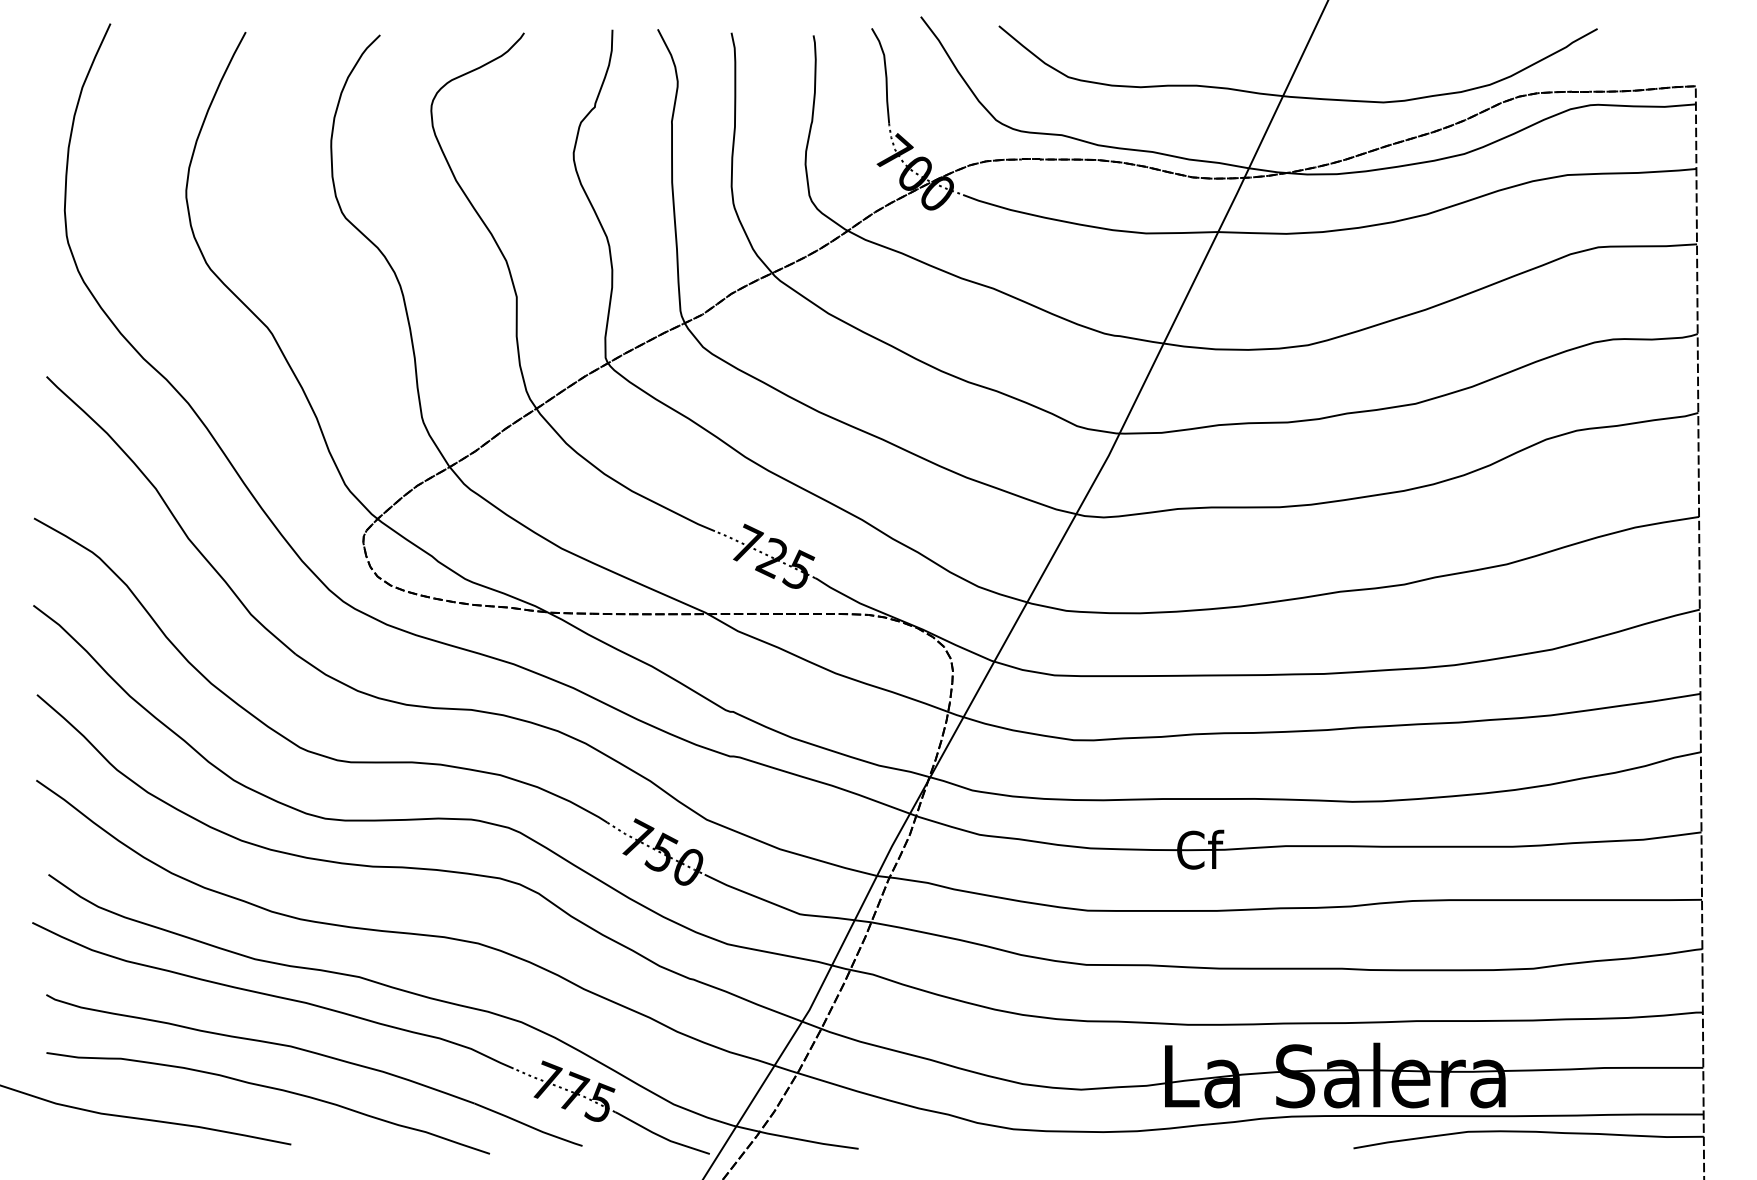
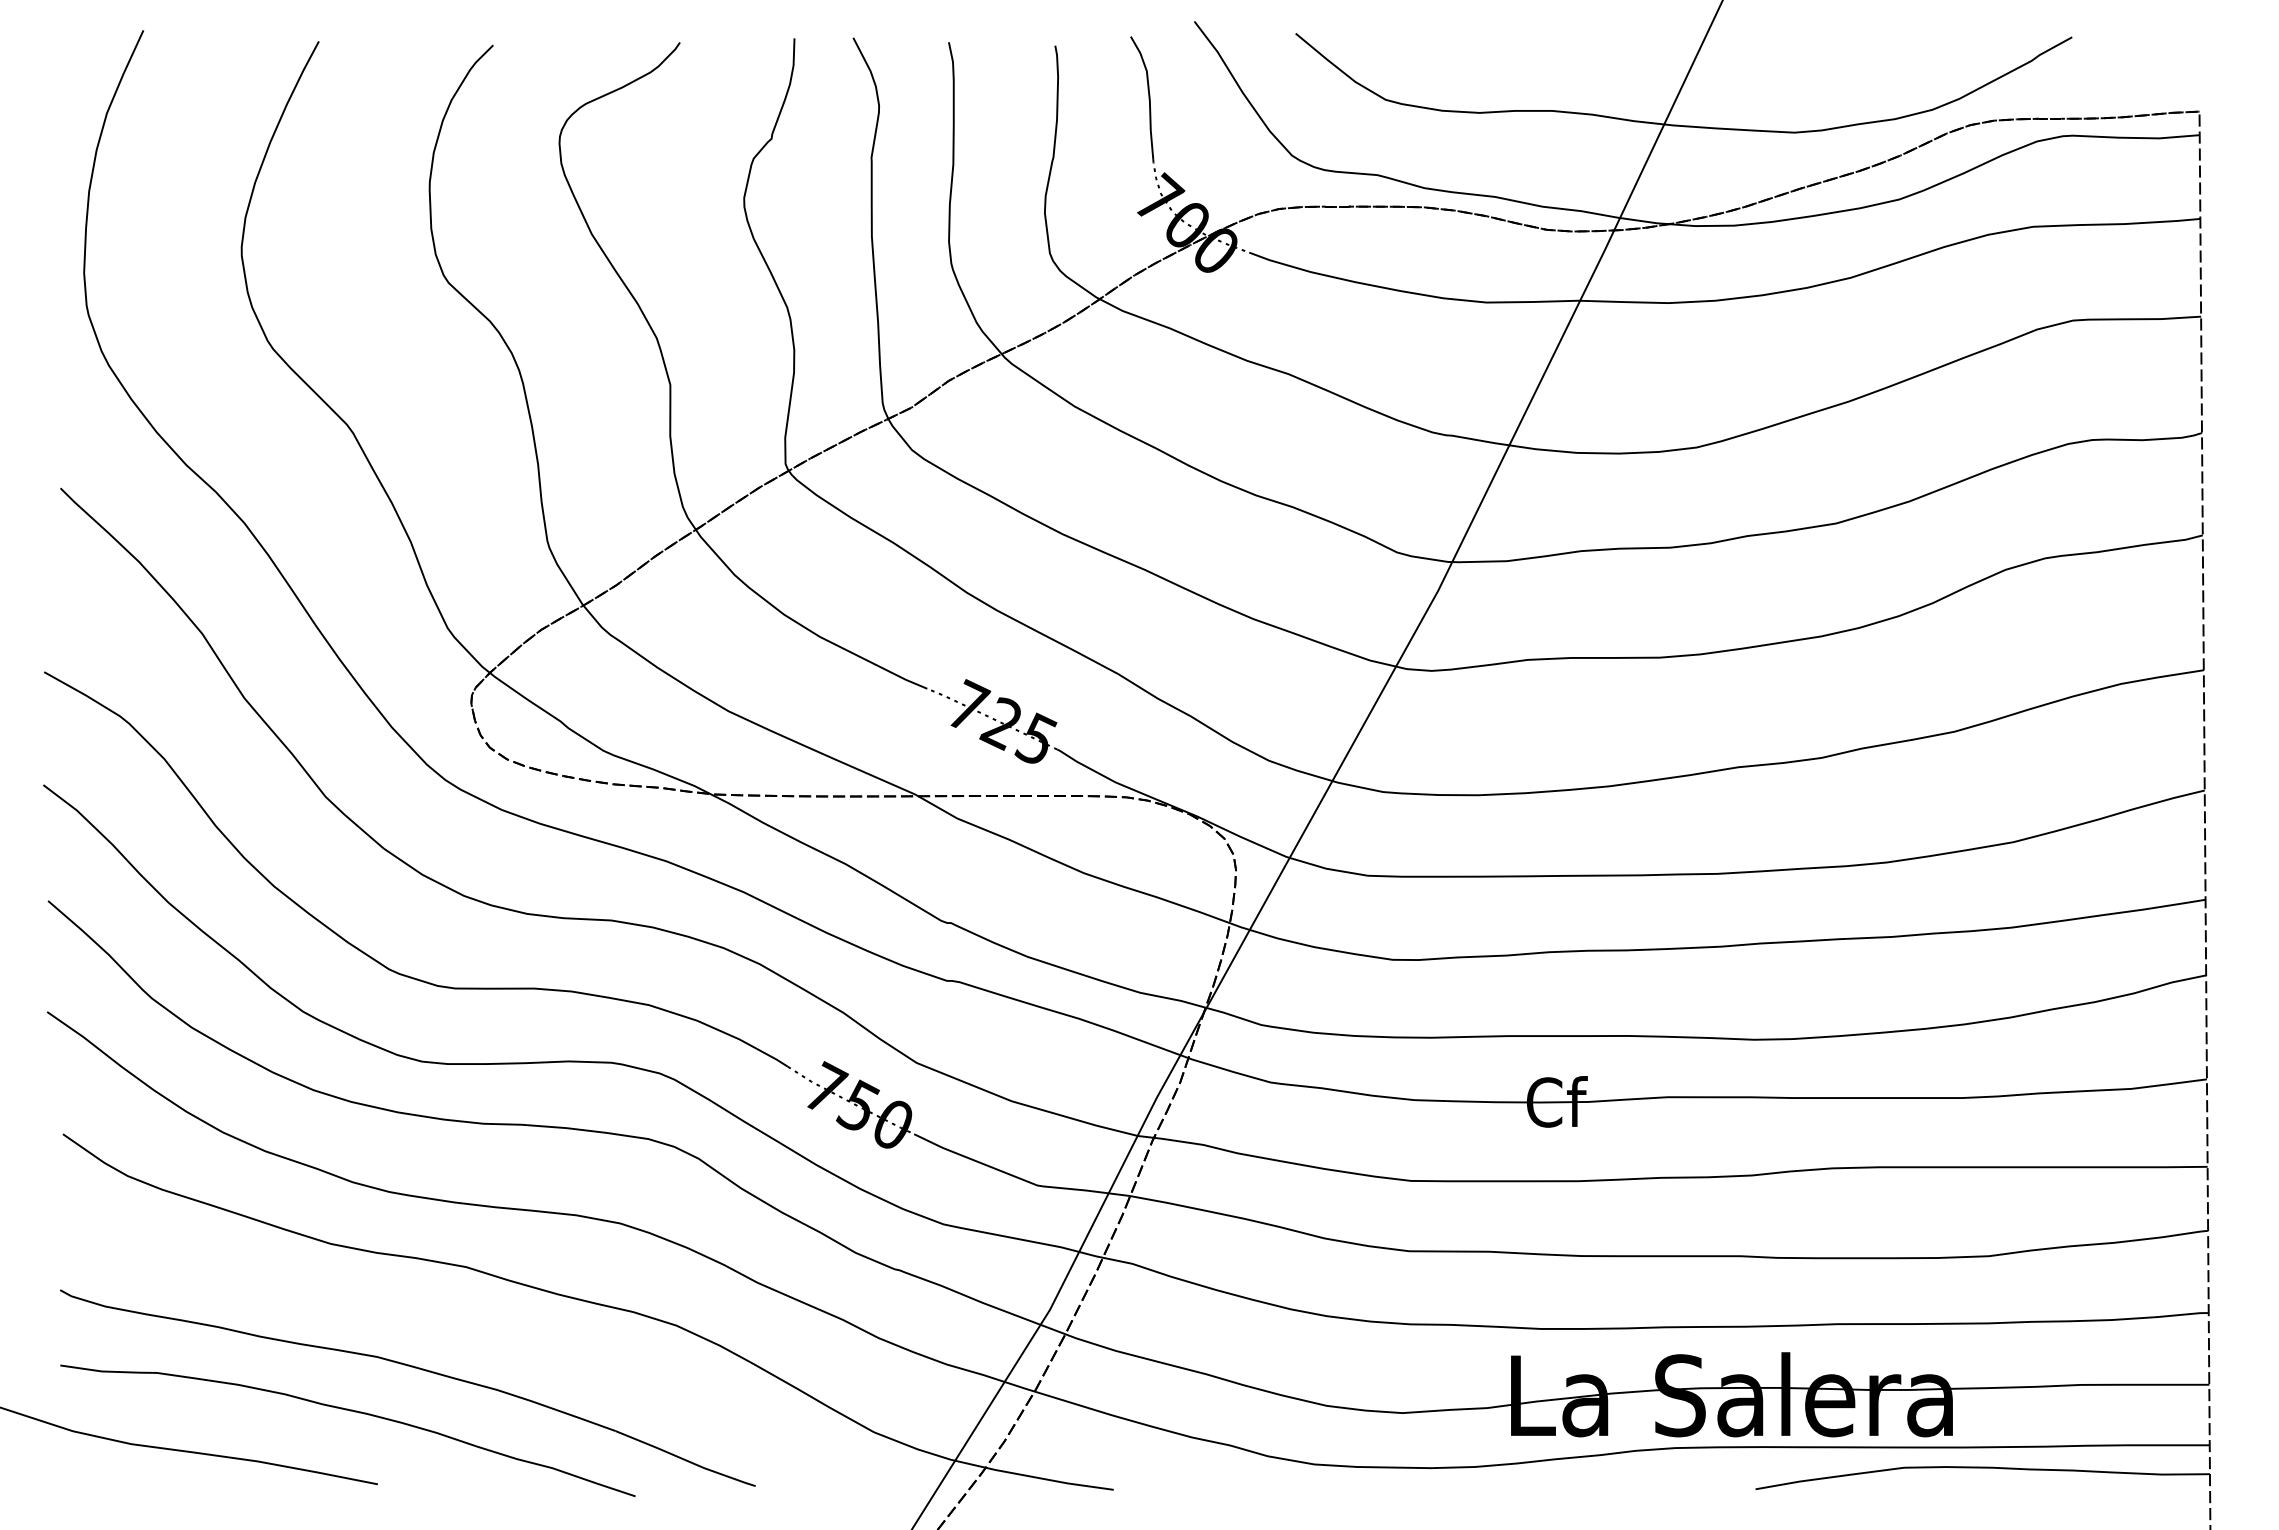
part: (373, 1022) -> (484, 1326), removed

